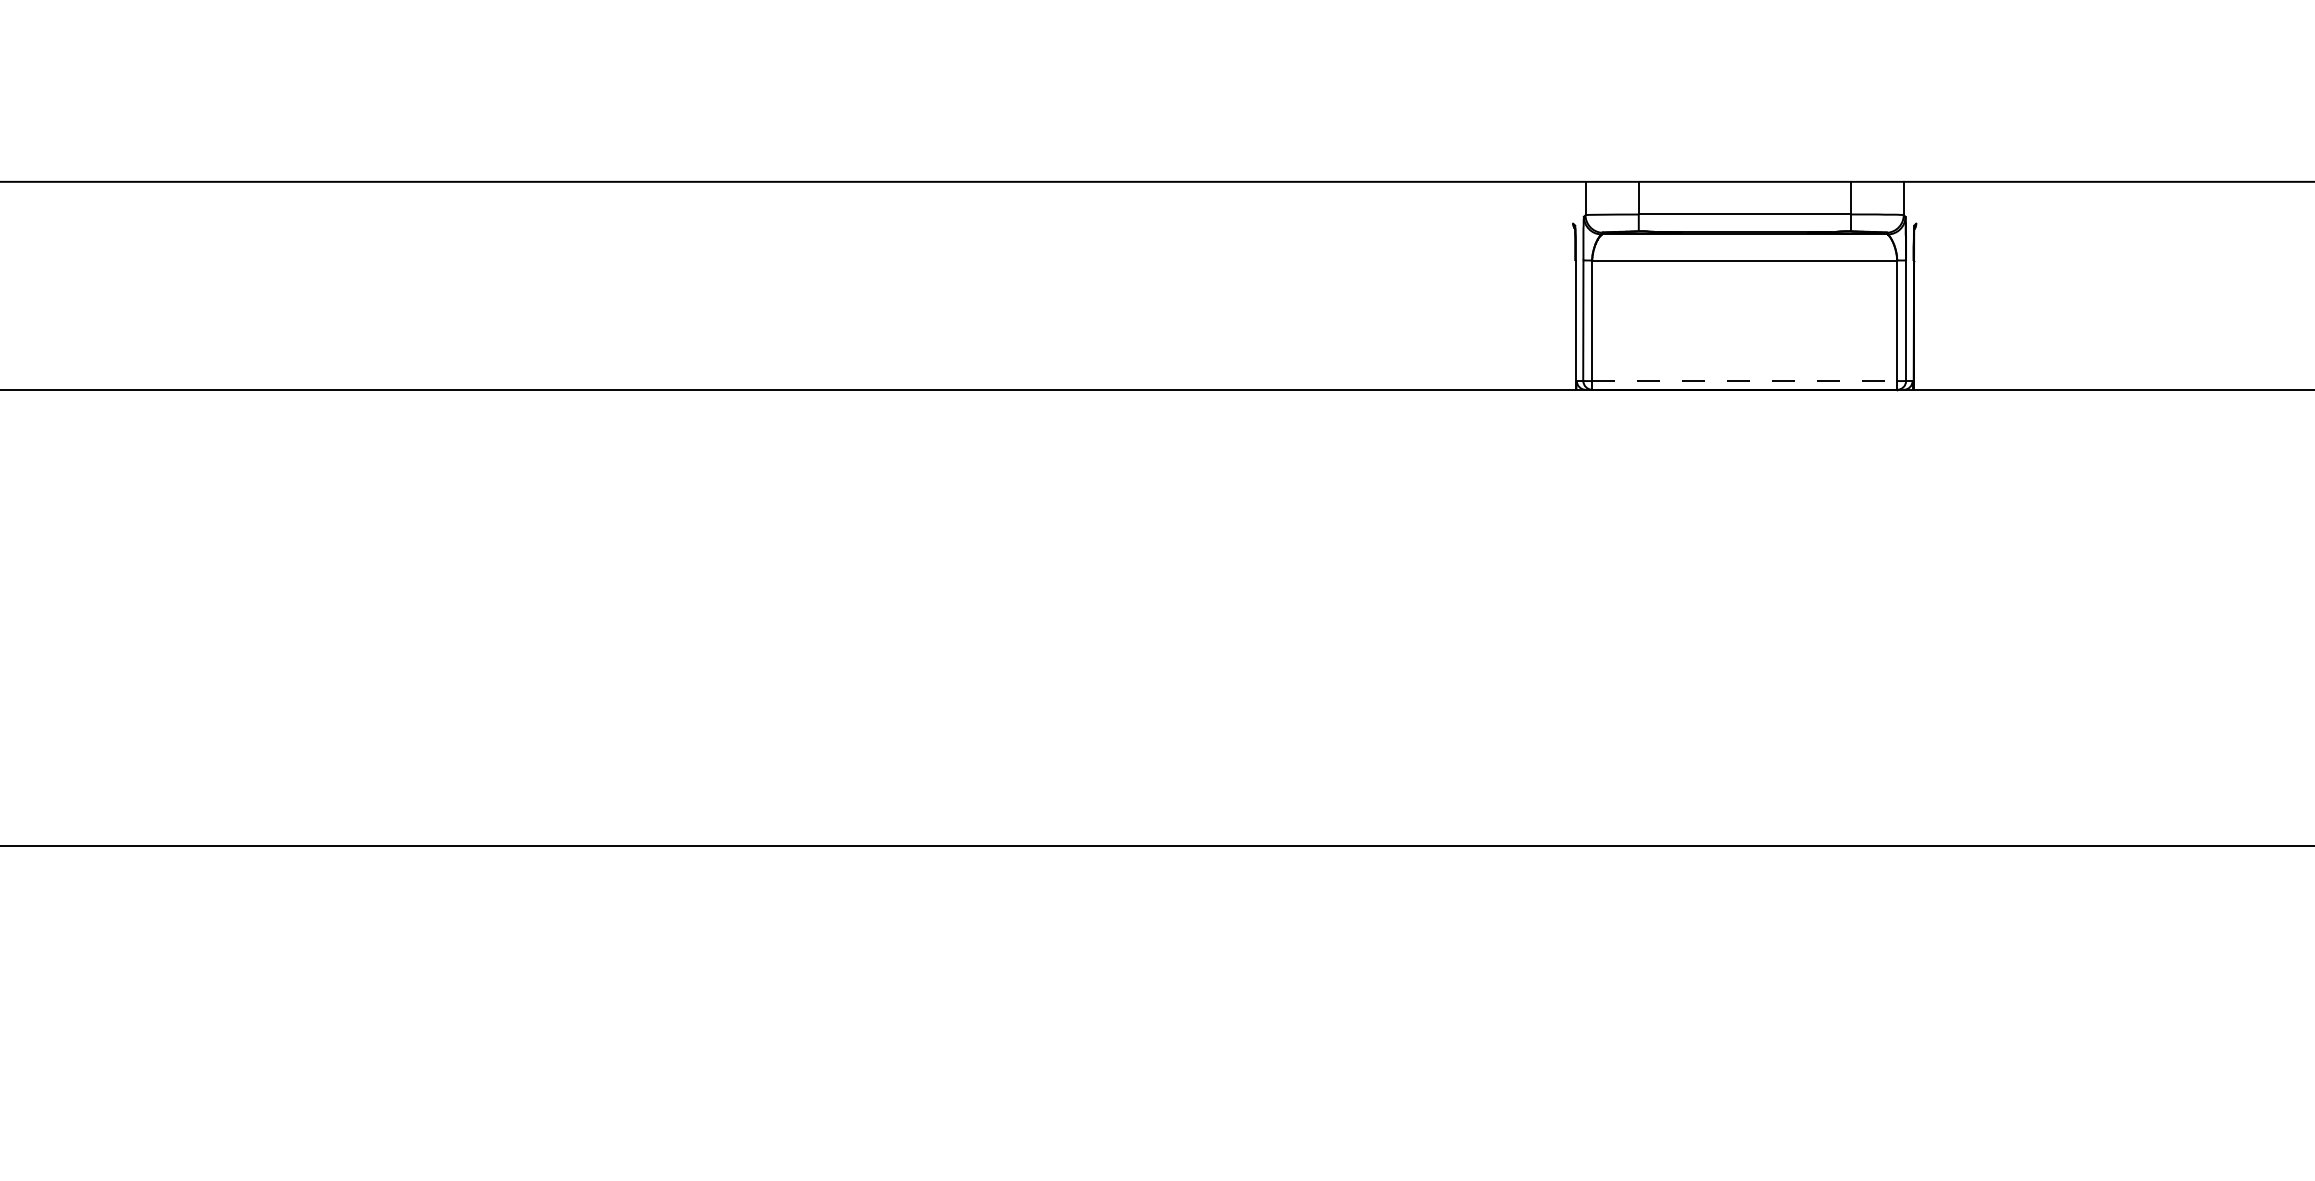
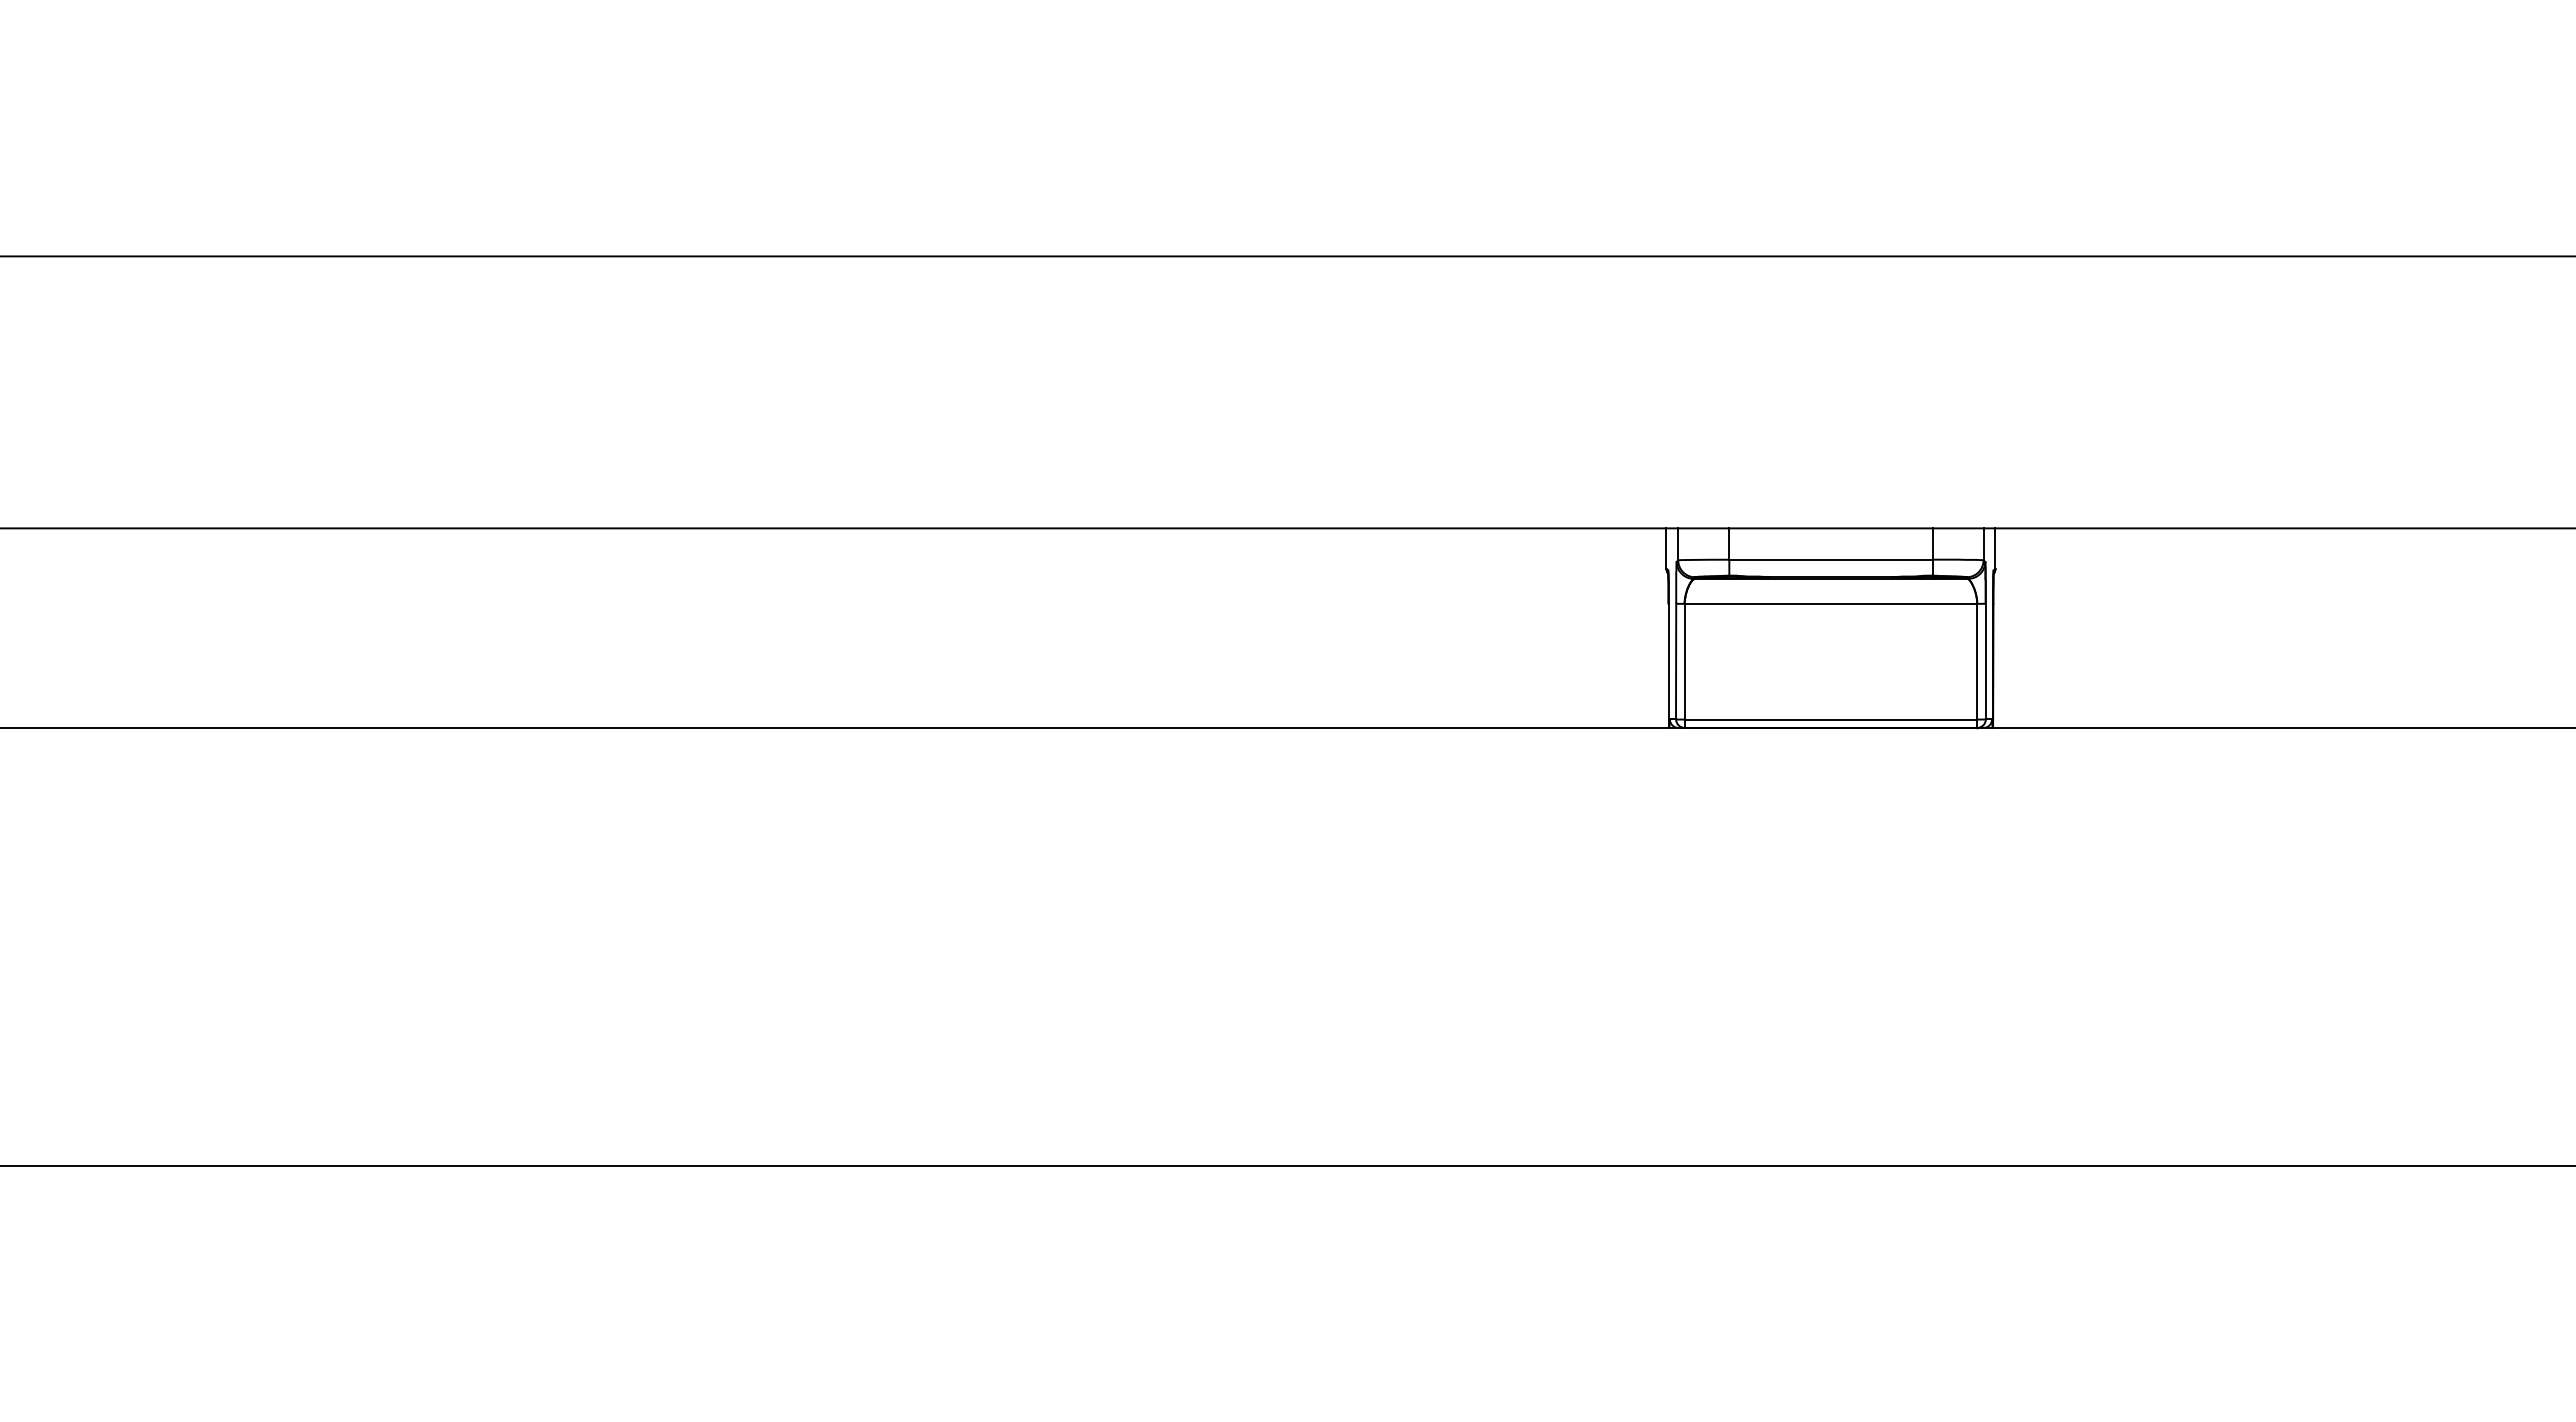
line: (1573, 202) -> (1666, 548), added
line: (1916, 202) -> (1995, 548), added
line: (1745, 381) -> (1831, 719), dashed -> solid

